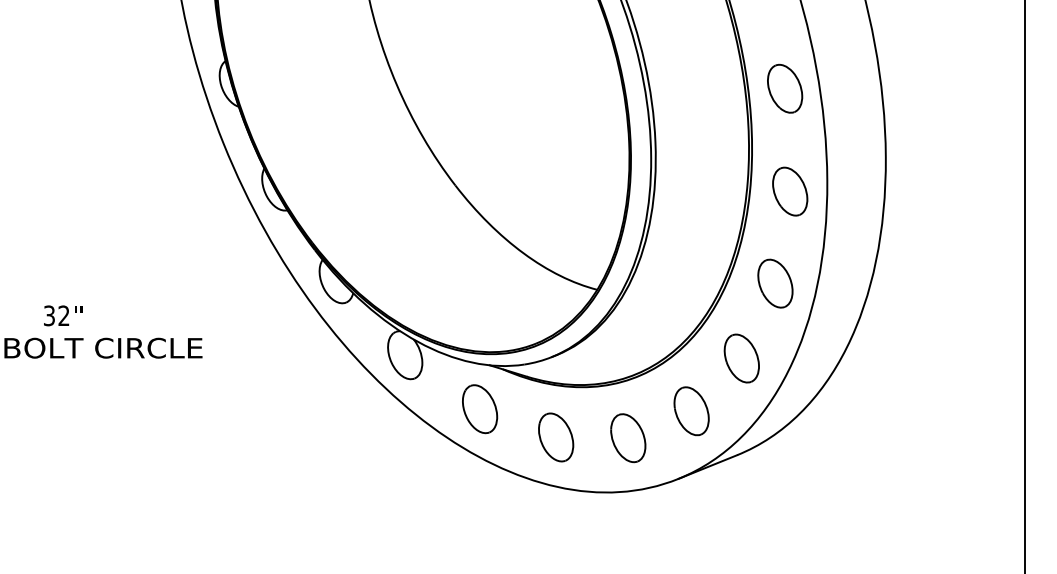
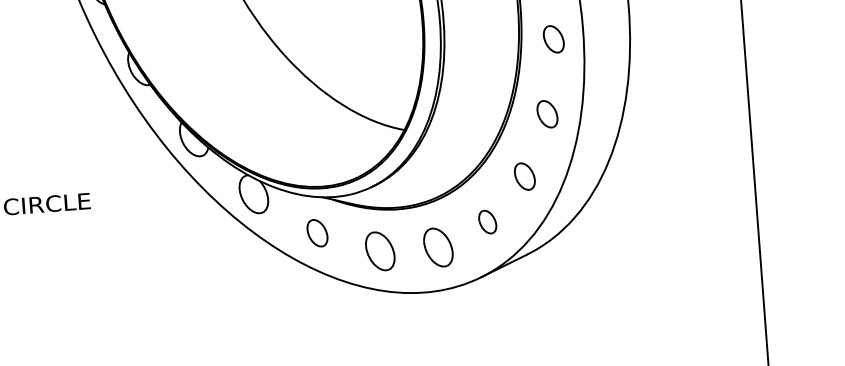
part: (790, 191) -> (554, 39), size x0.7
part: (775, 283) -> (547, 114), size x0.7
part: (741, 358) -> (524, 176), size x0.7
part: (480, 409) -> (317, 233), size x0.7
part: (691, 411) -> (487, 222), size x0.6

